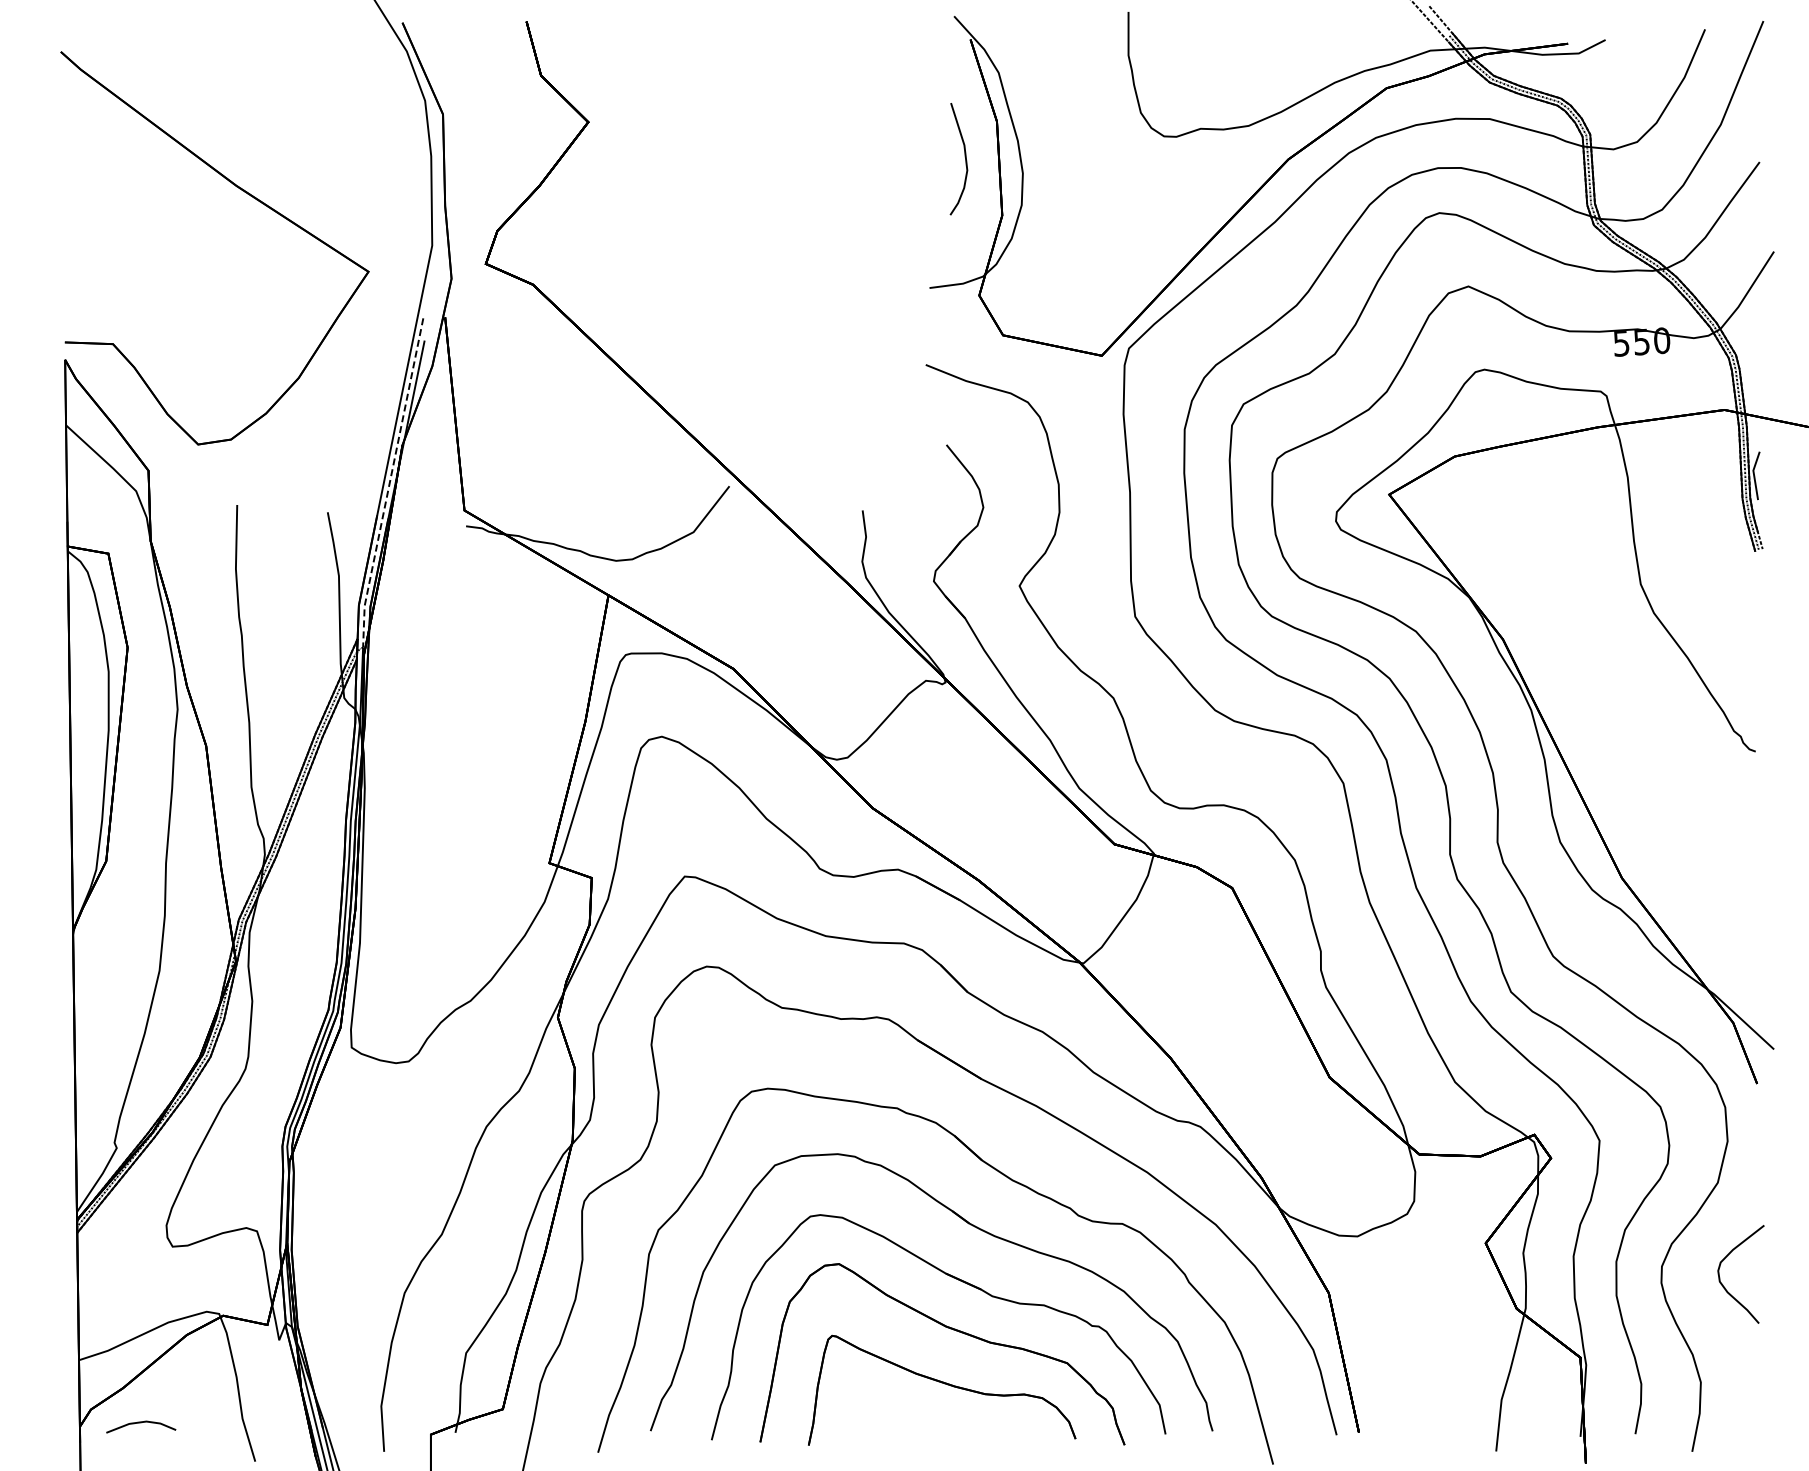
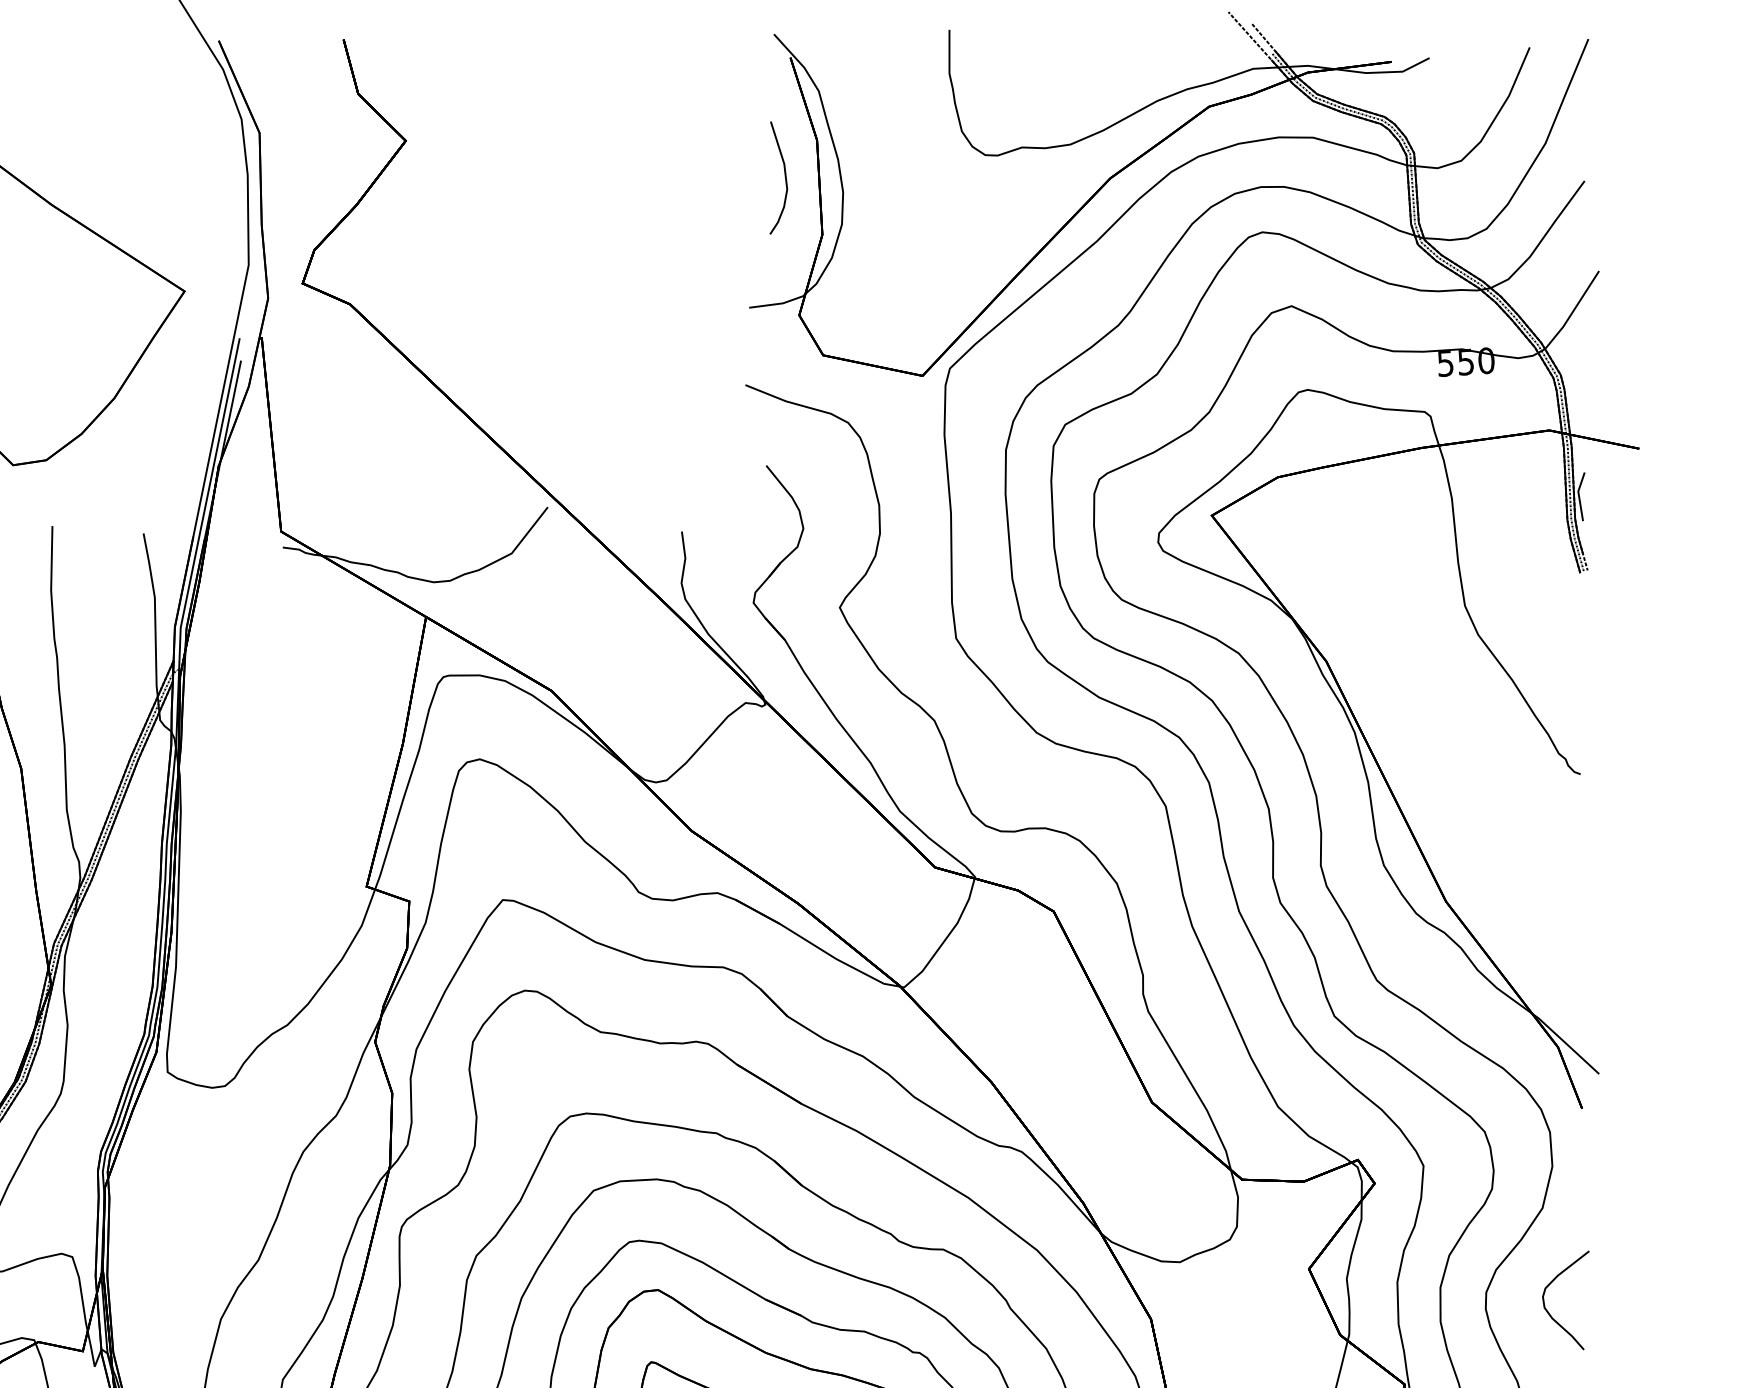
line: (389, 483) -> (205, 504), dashed -> solid

